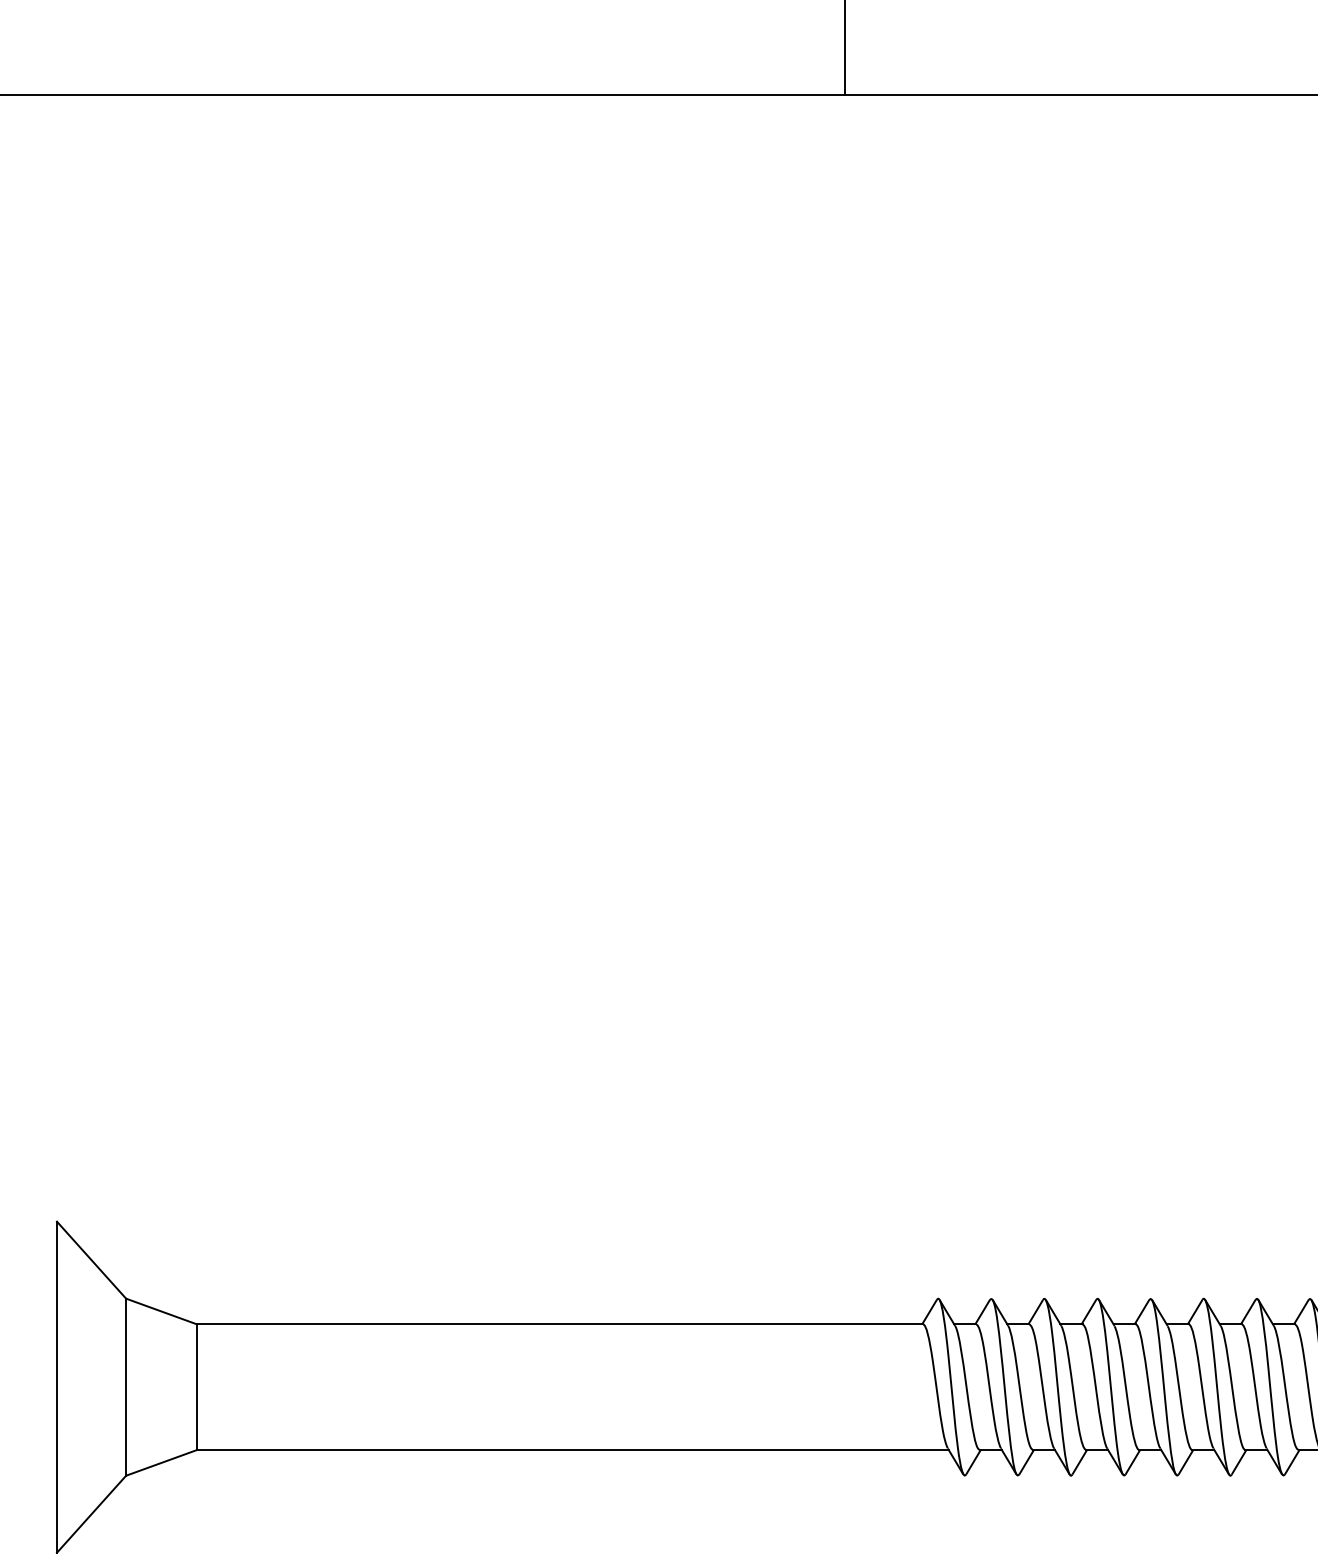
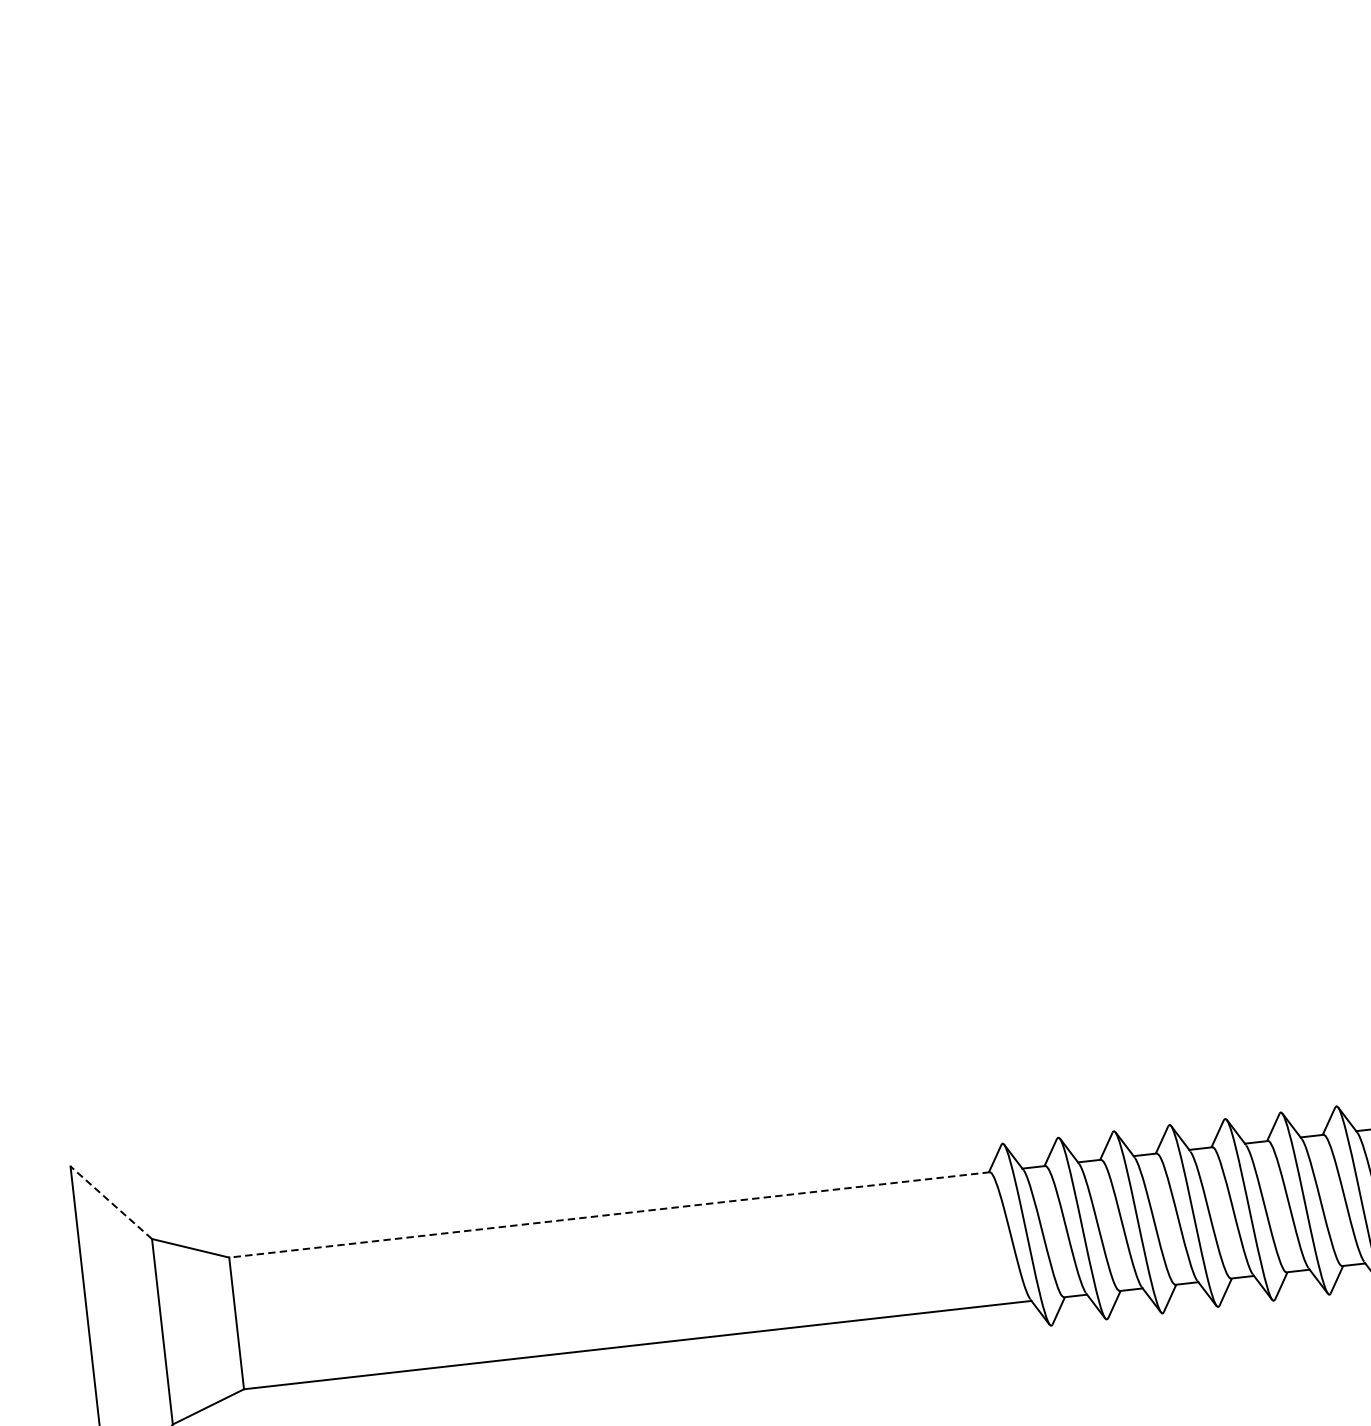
line: (91, 1260) -> (111, 1203), solid -> dashed
line: (559, 1324) -> (608, 1215), solid -> dashed

